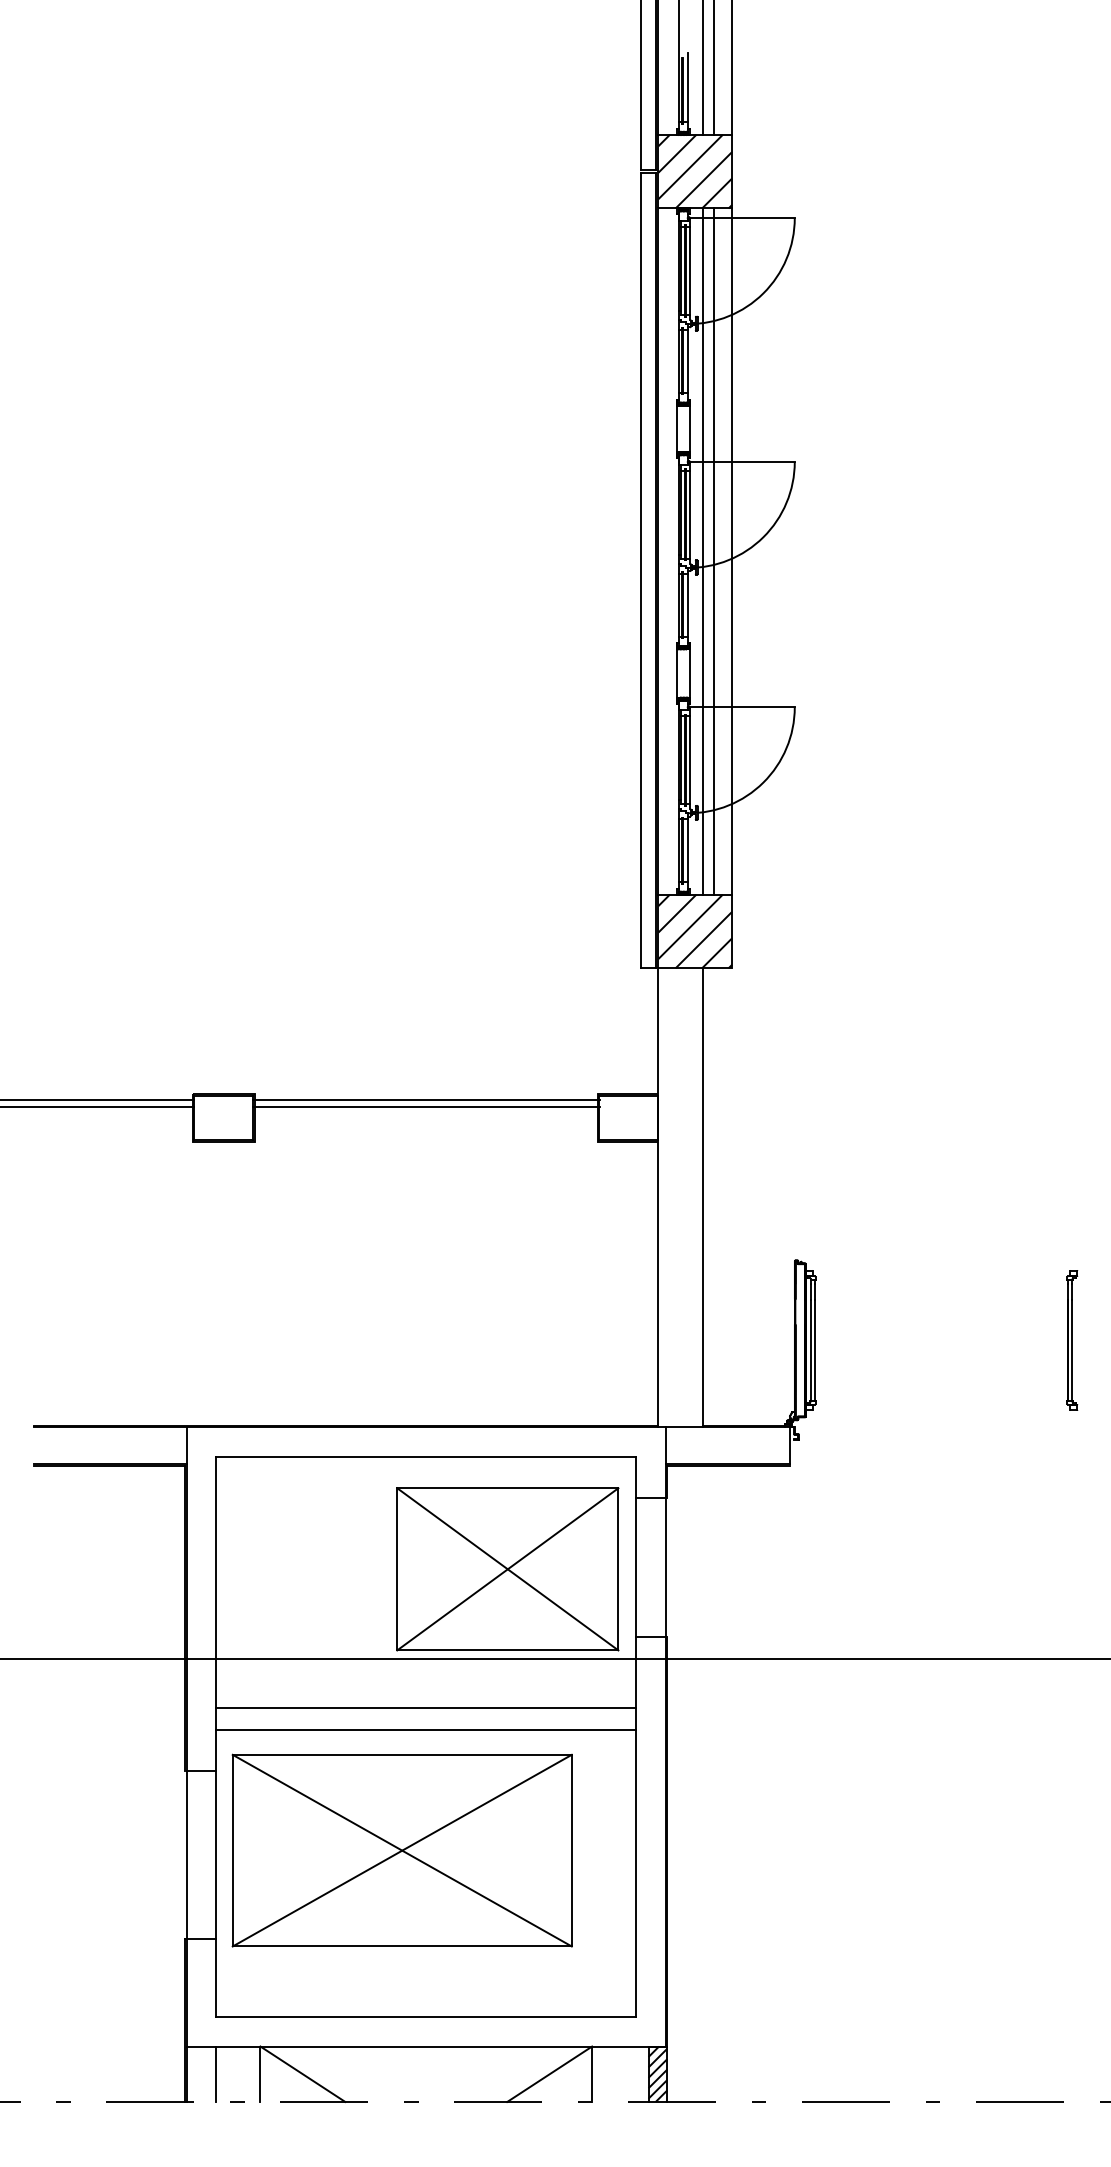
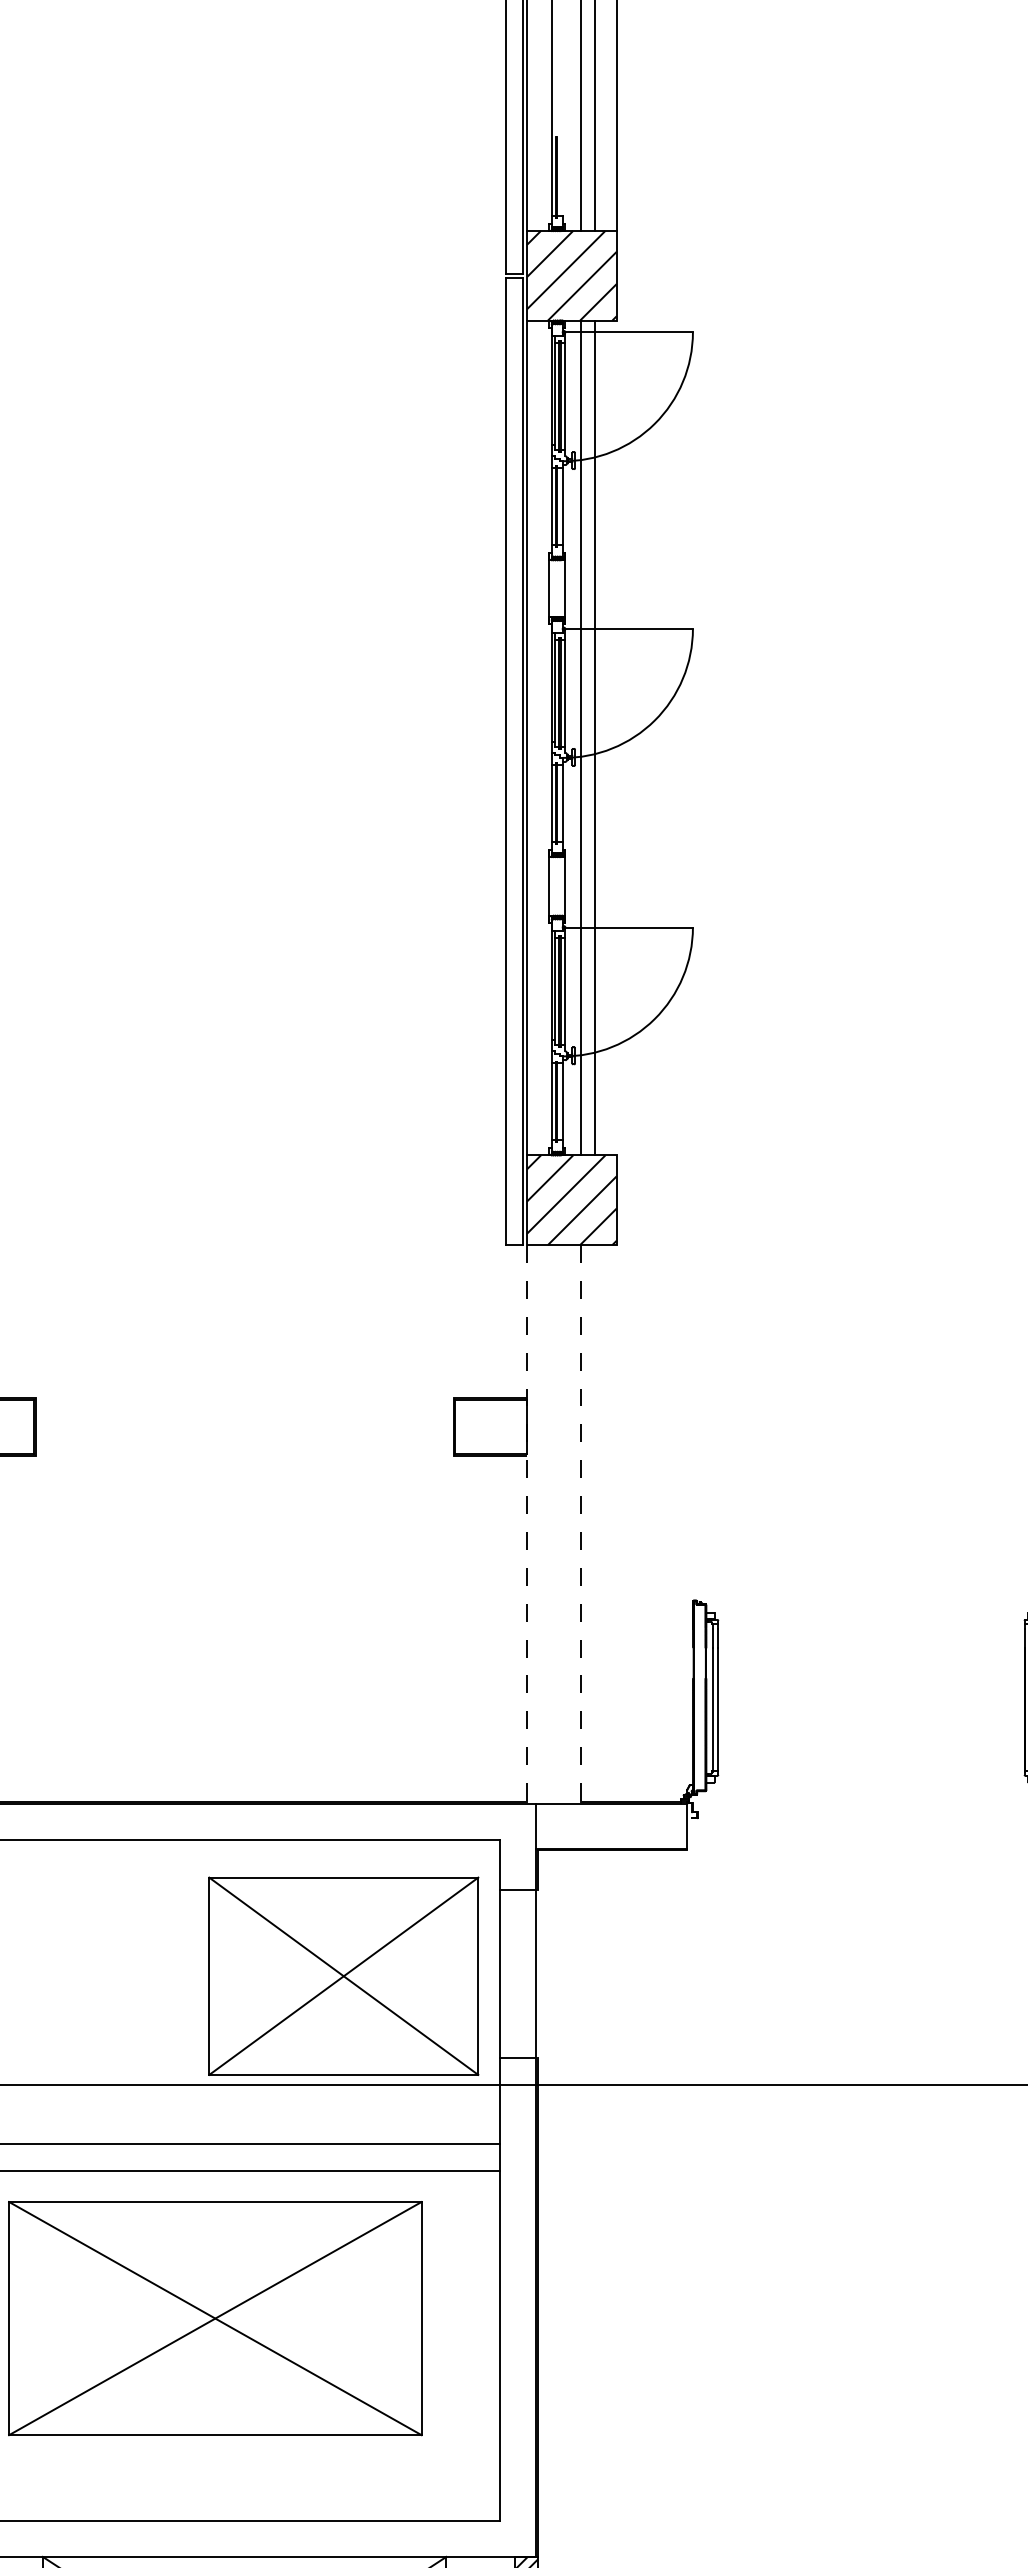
line: (687, 87) -> (562, 173), removed
line: (732, 551) -> (617, 737), removed
line: (426, 1099) -> (244, 1404), removed
line: (426, 1106) -> (244, 1413), removed
line: (658, 1197) -> (527, 1523), solid -> dashed
line: (702, 1197) -> (580, 1523), solid -> dashed

